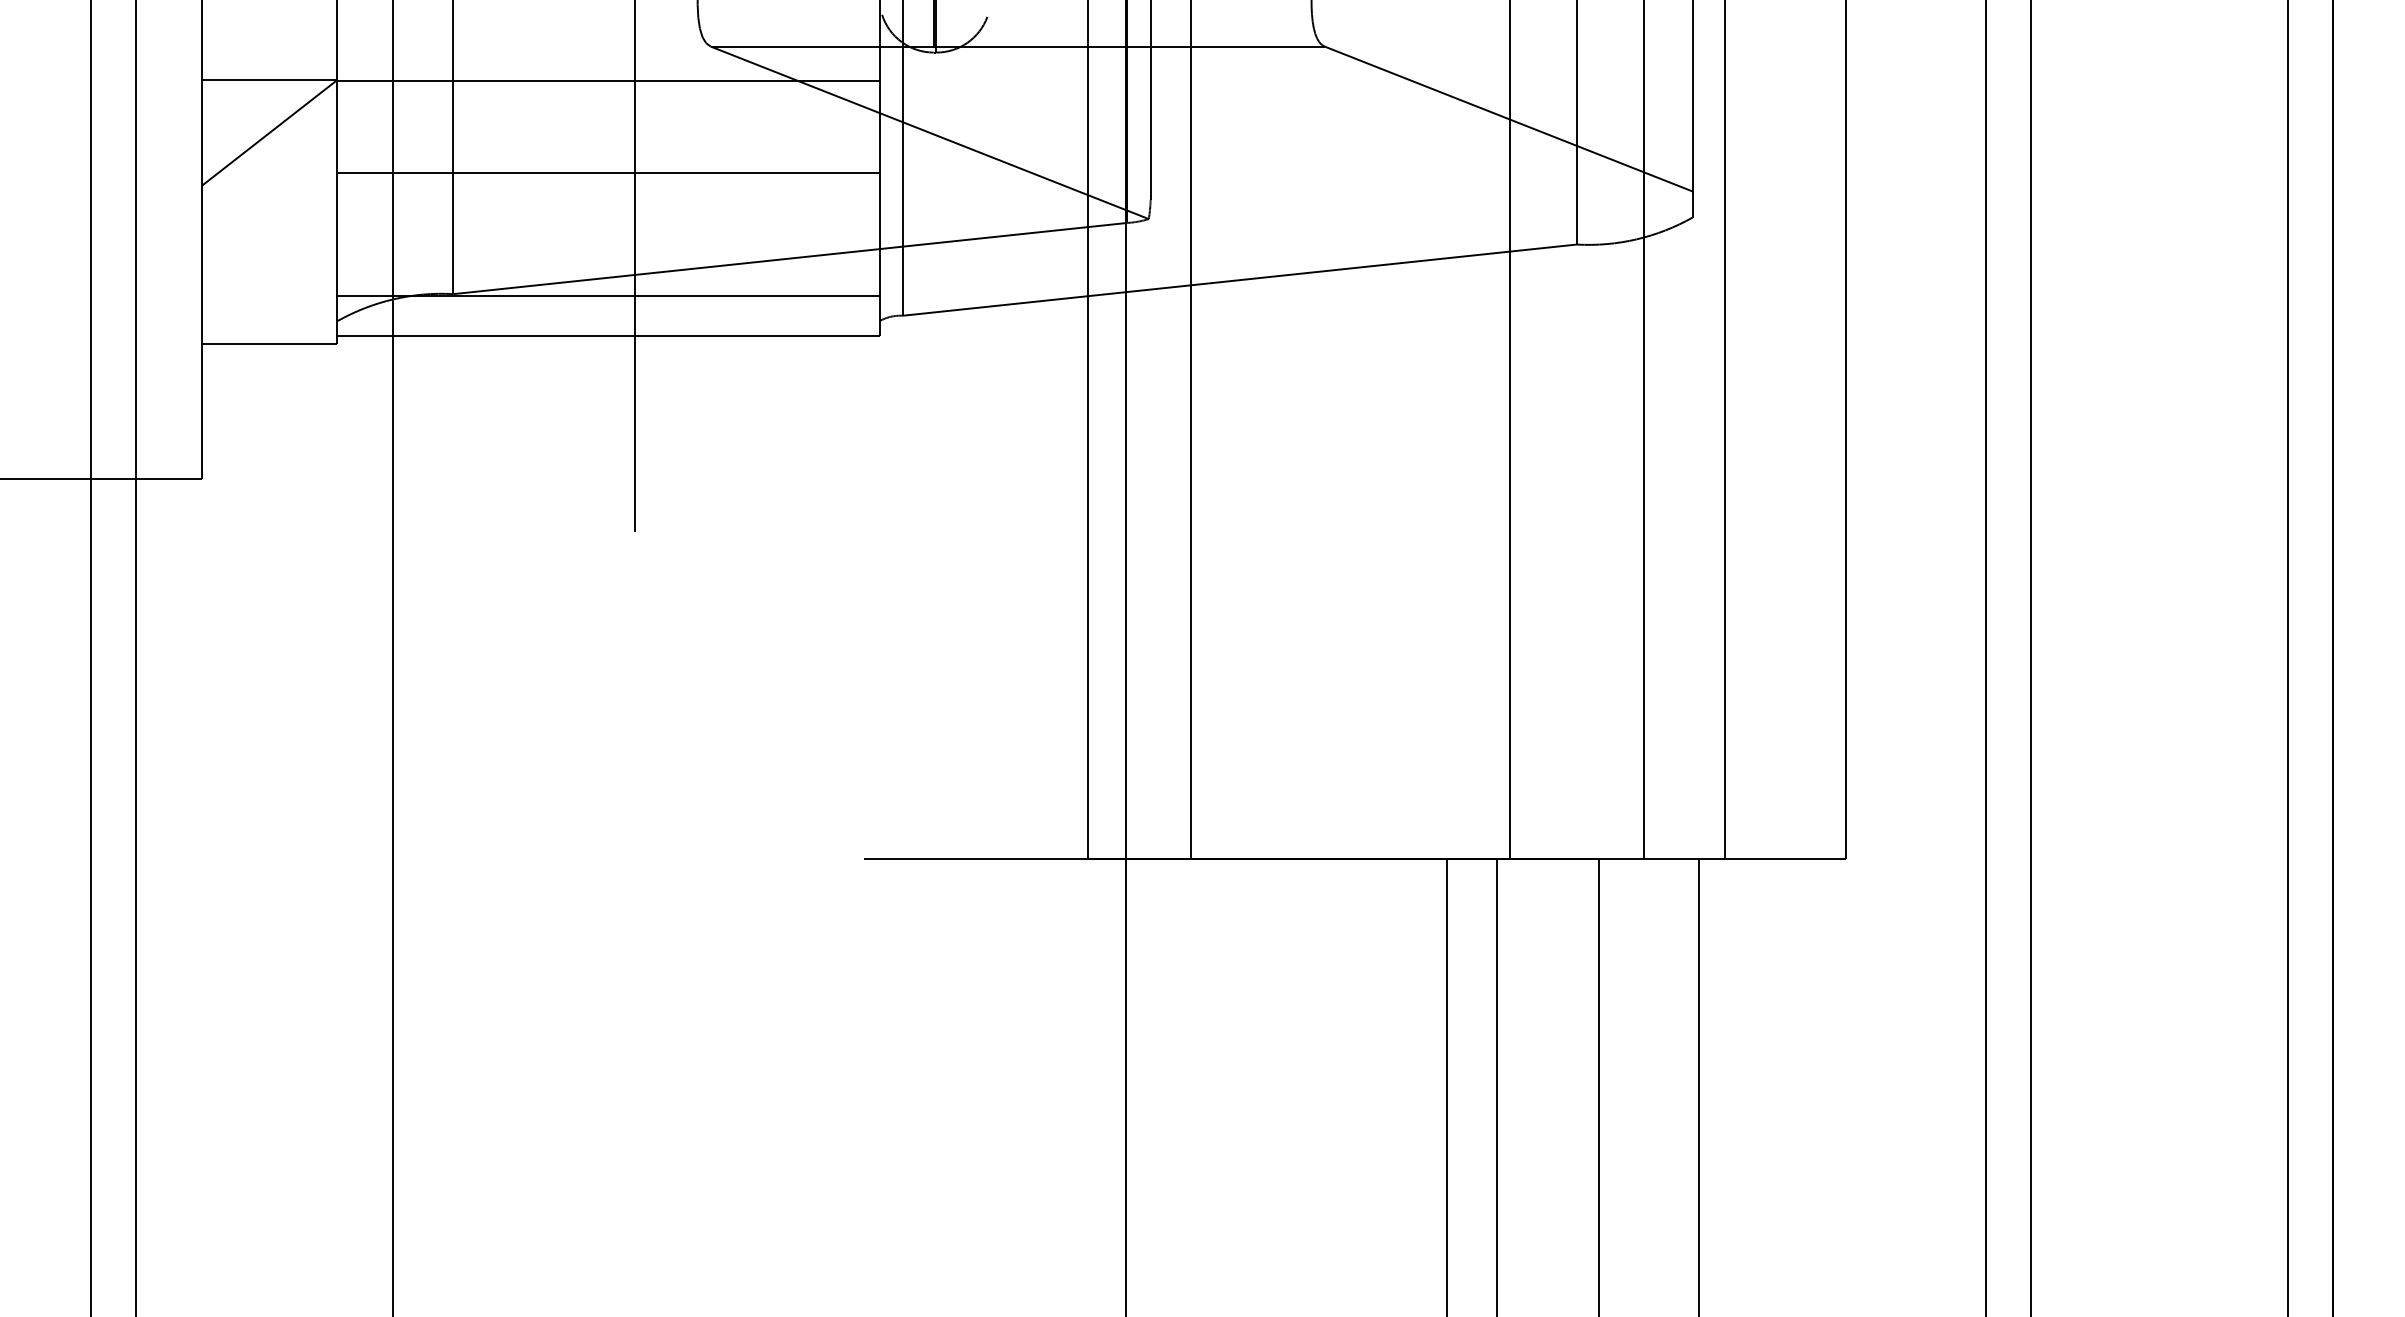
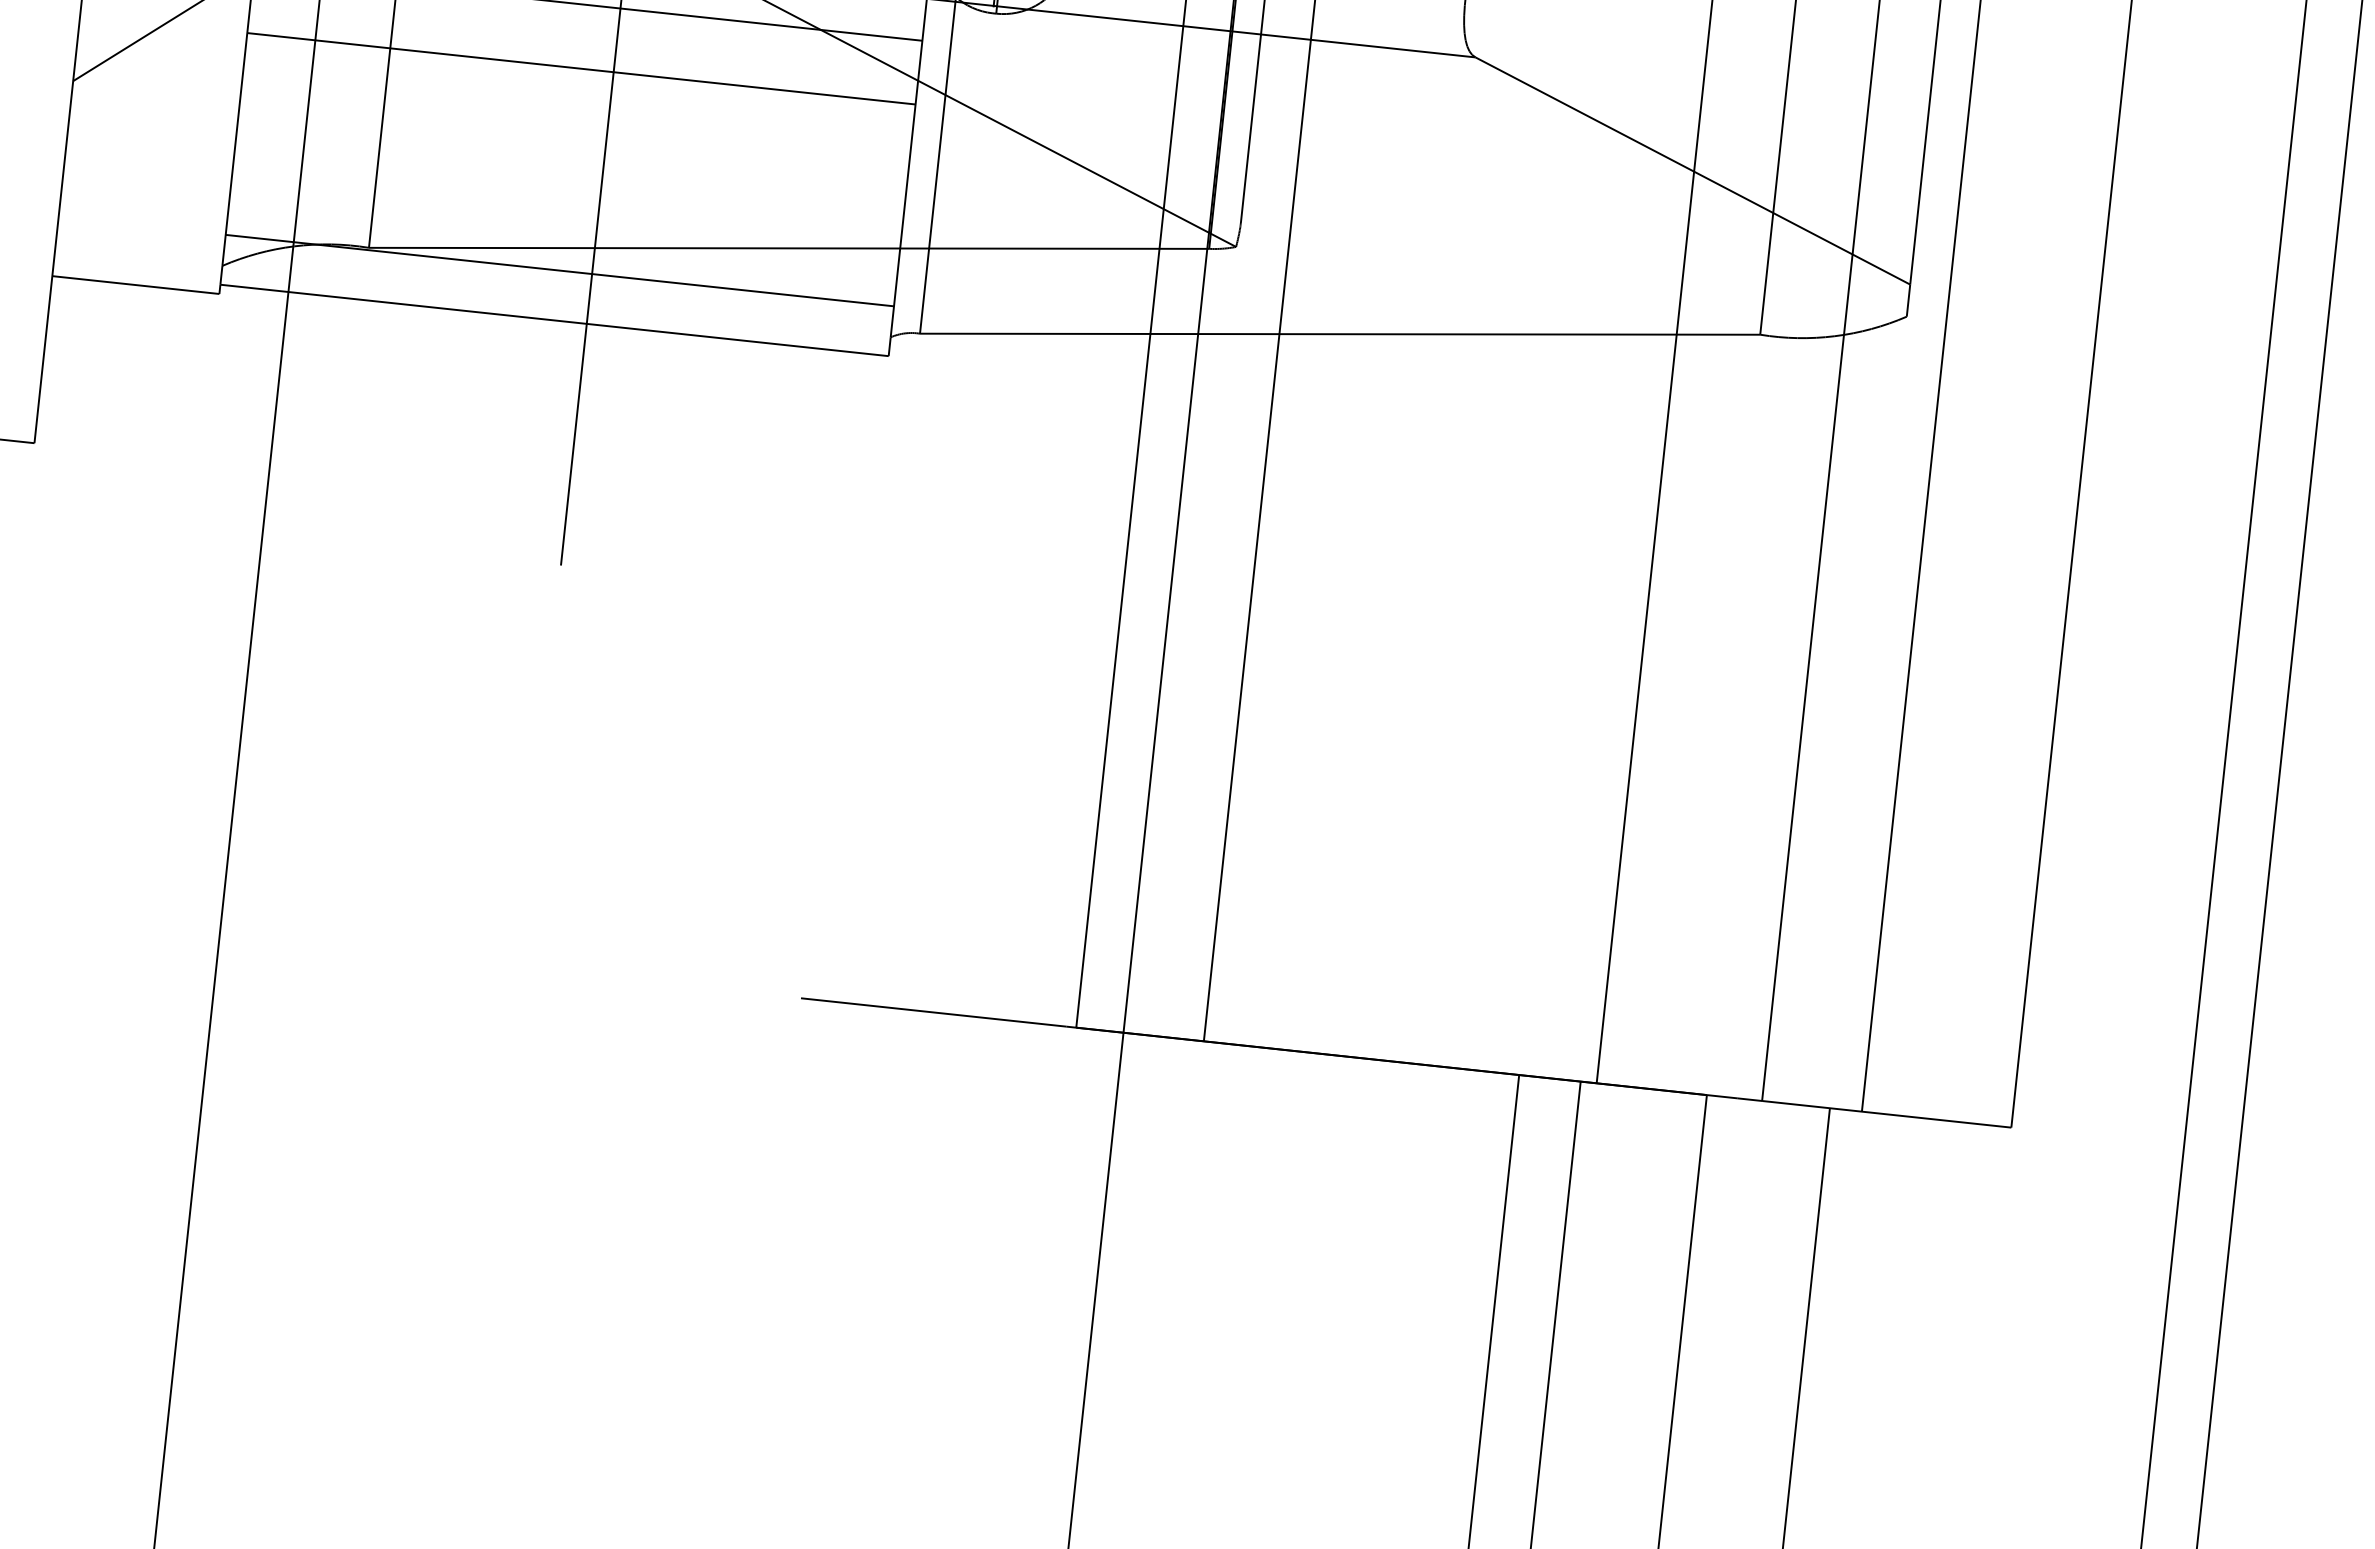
line: (608, 173) -> (581, 69), moved

